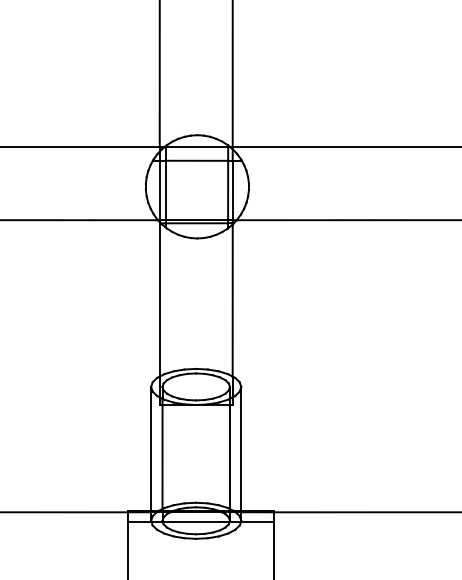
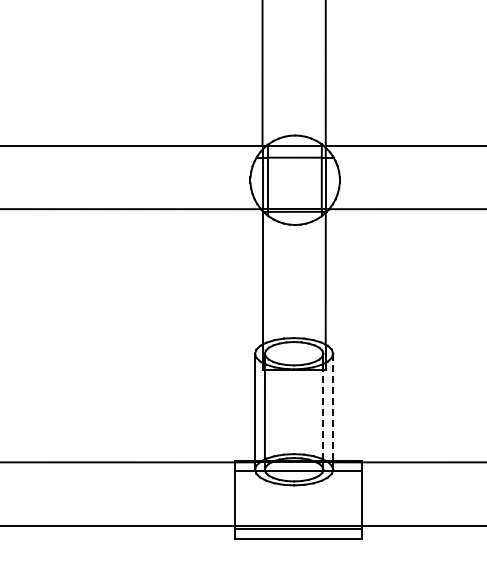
line: (241, 448) -> (333, 407), solid -> dashed
line: (230, 457) -> (323, 414), solid -> dashed

